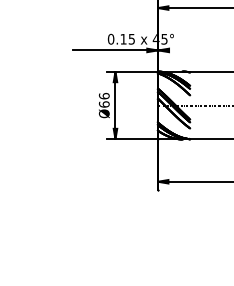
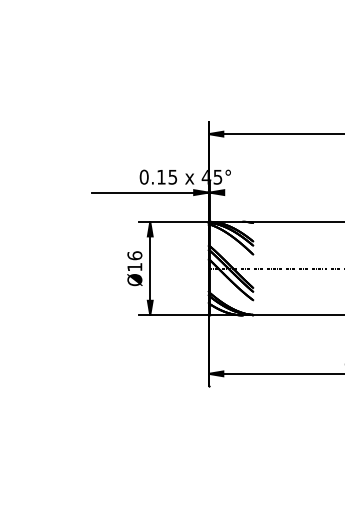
text: (104, 103) -> (134, 266), Ø66 -> Ø16

